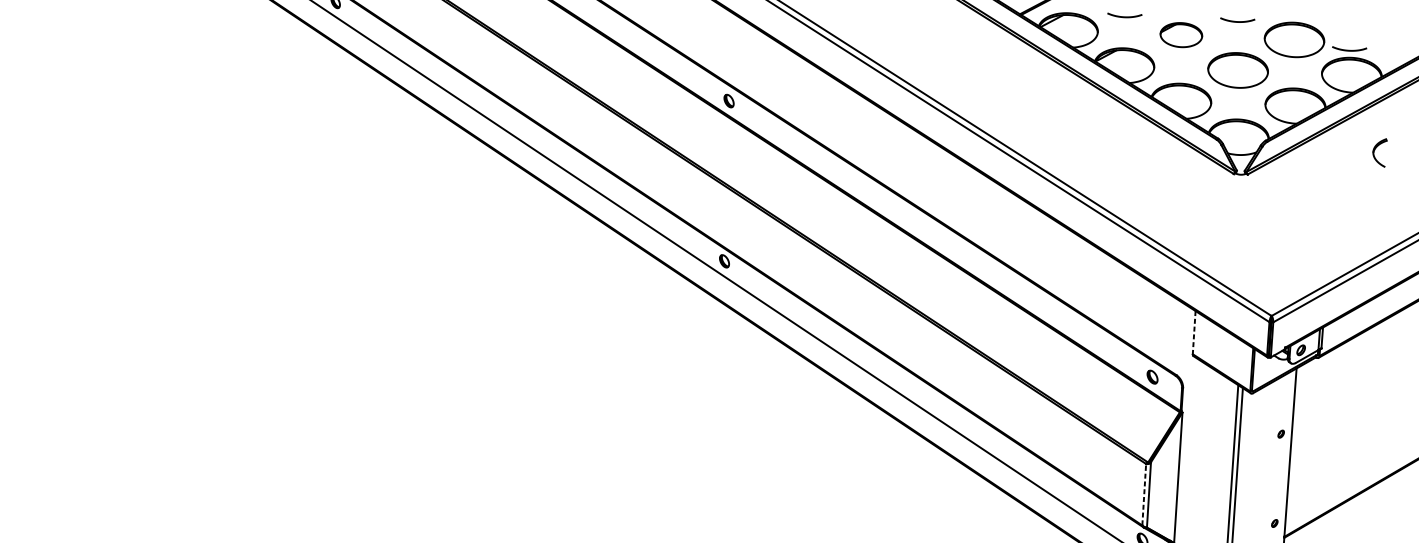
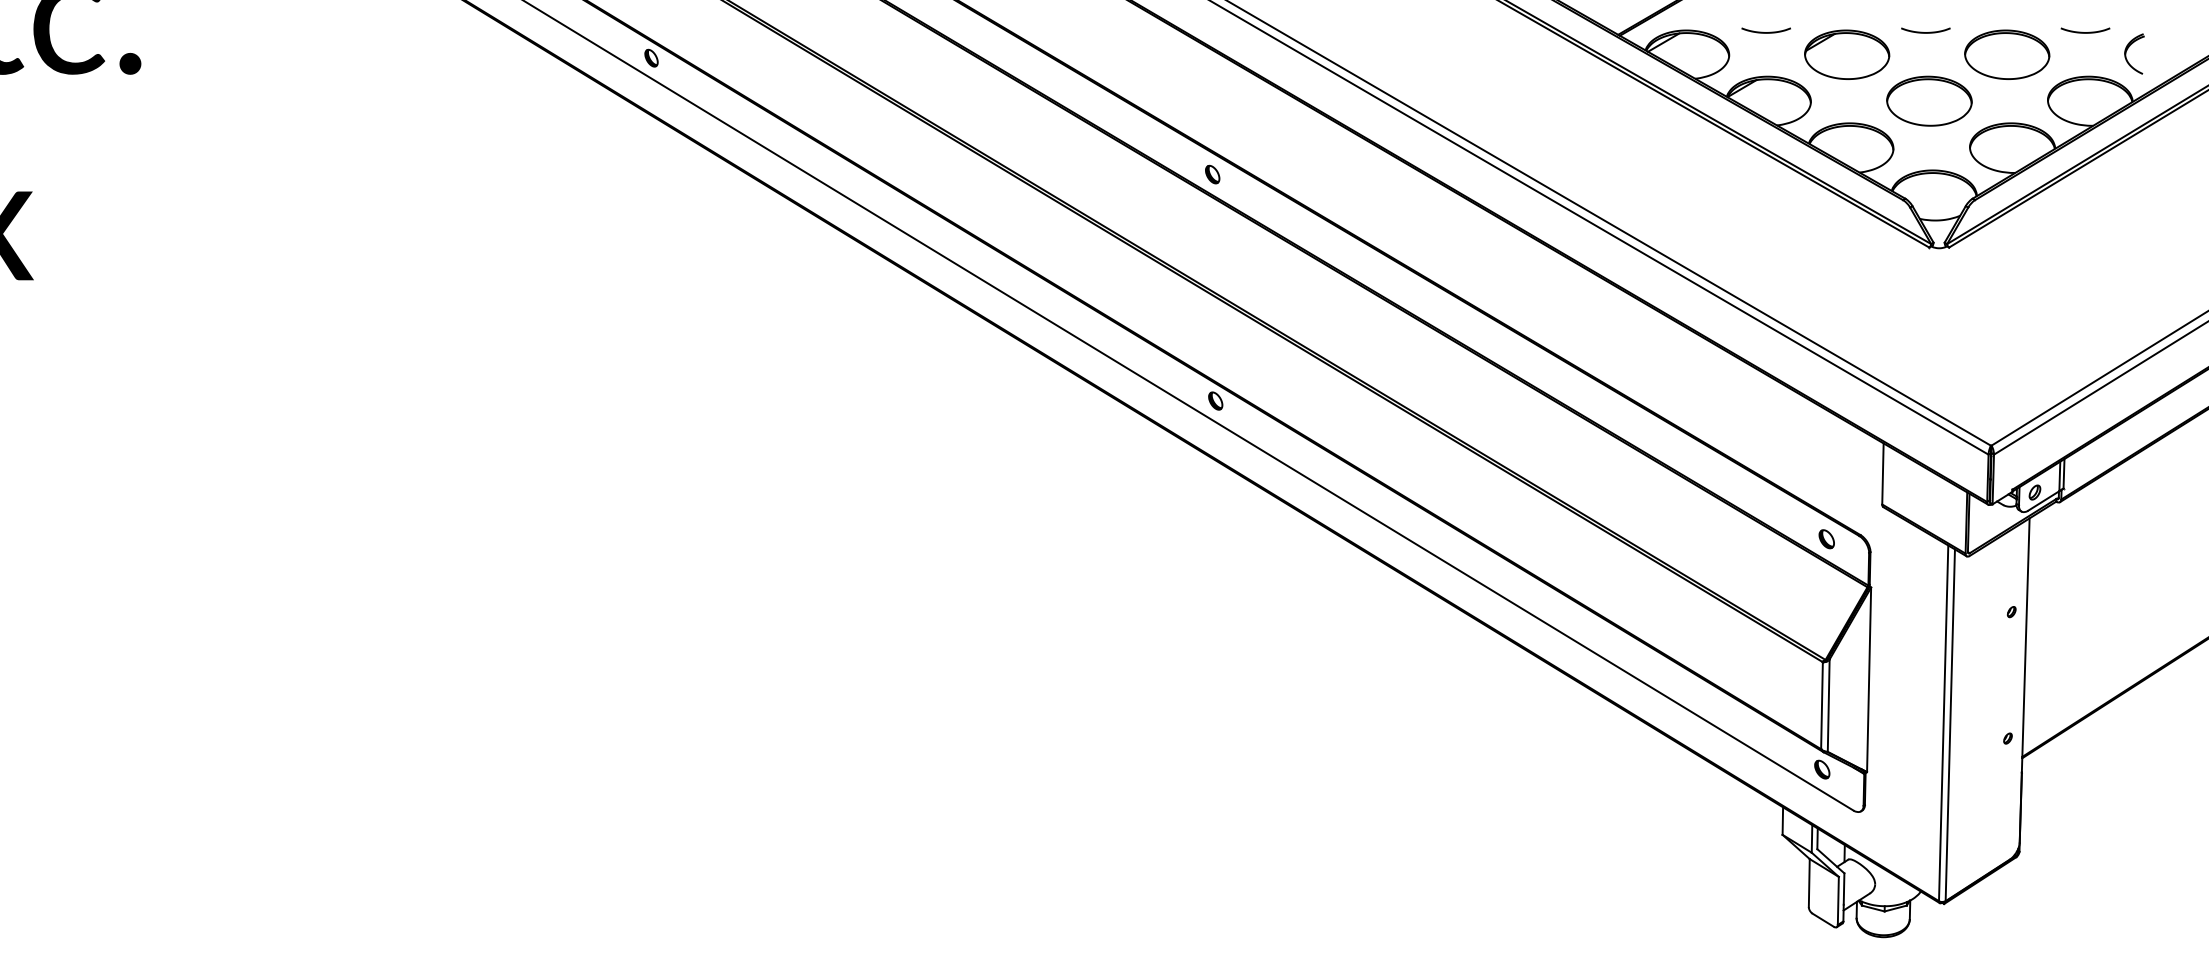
part: (1181, 34) -> (1847, 54), size x1.43
curve: (1349, 50) -> (2085, 32), moved
part: (1375, 150) -> (2127, 50), moved
line: (1193, 332) -> (1882, 473), dashed -> solid
line: (1144, 494) -> (1822, 705), dashed -> solid

